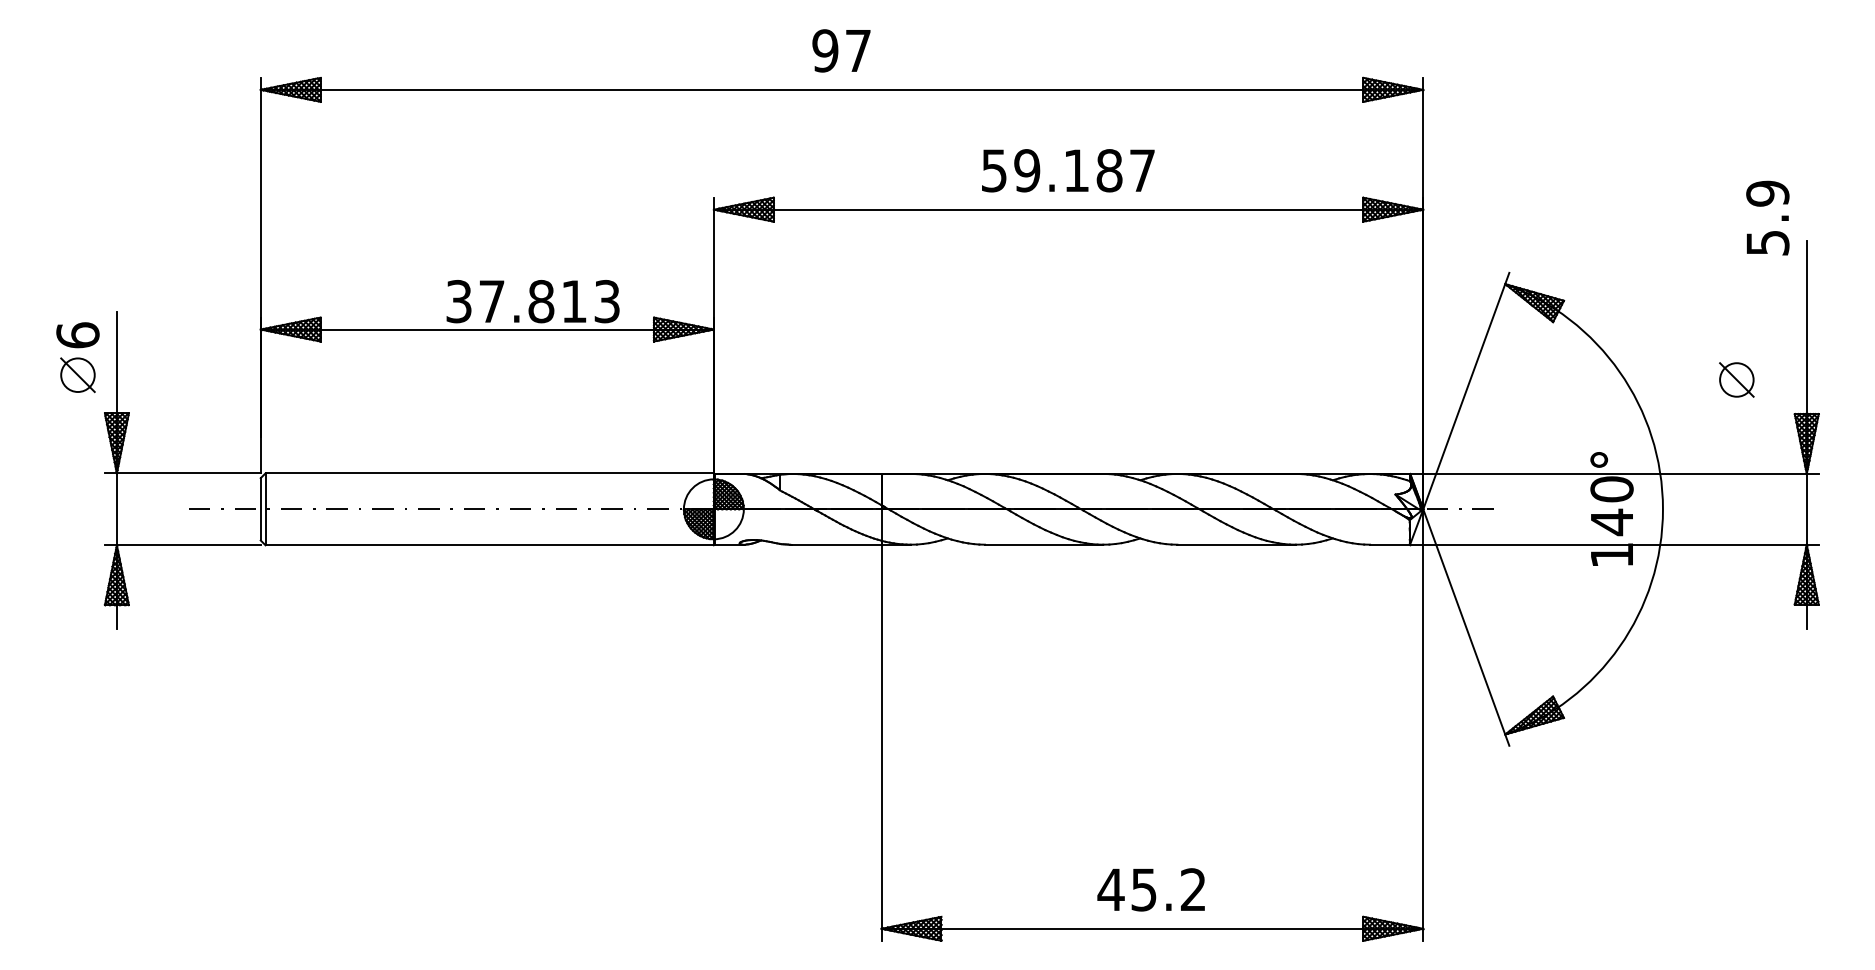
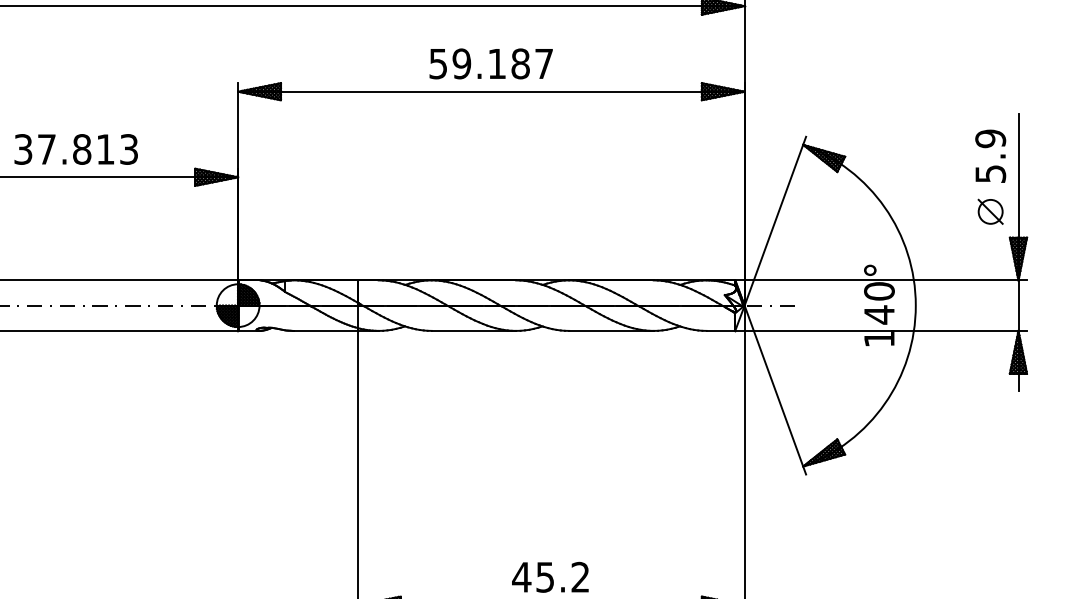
text: (1767, 217) -> (990, 155), moved
text: (532, 301) -> (75, 149), moved
part: (1736, 379) -> (990, 211), moved

